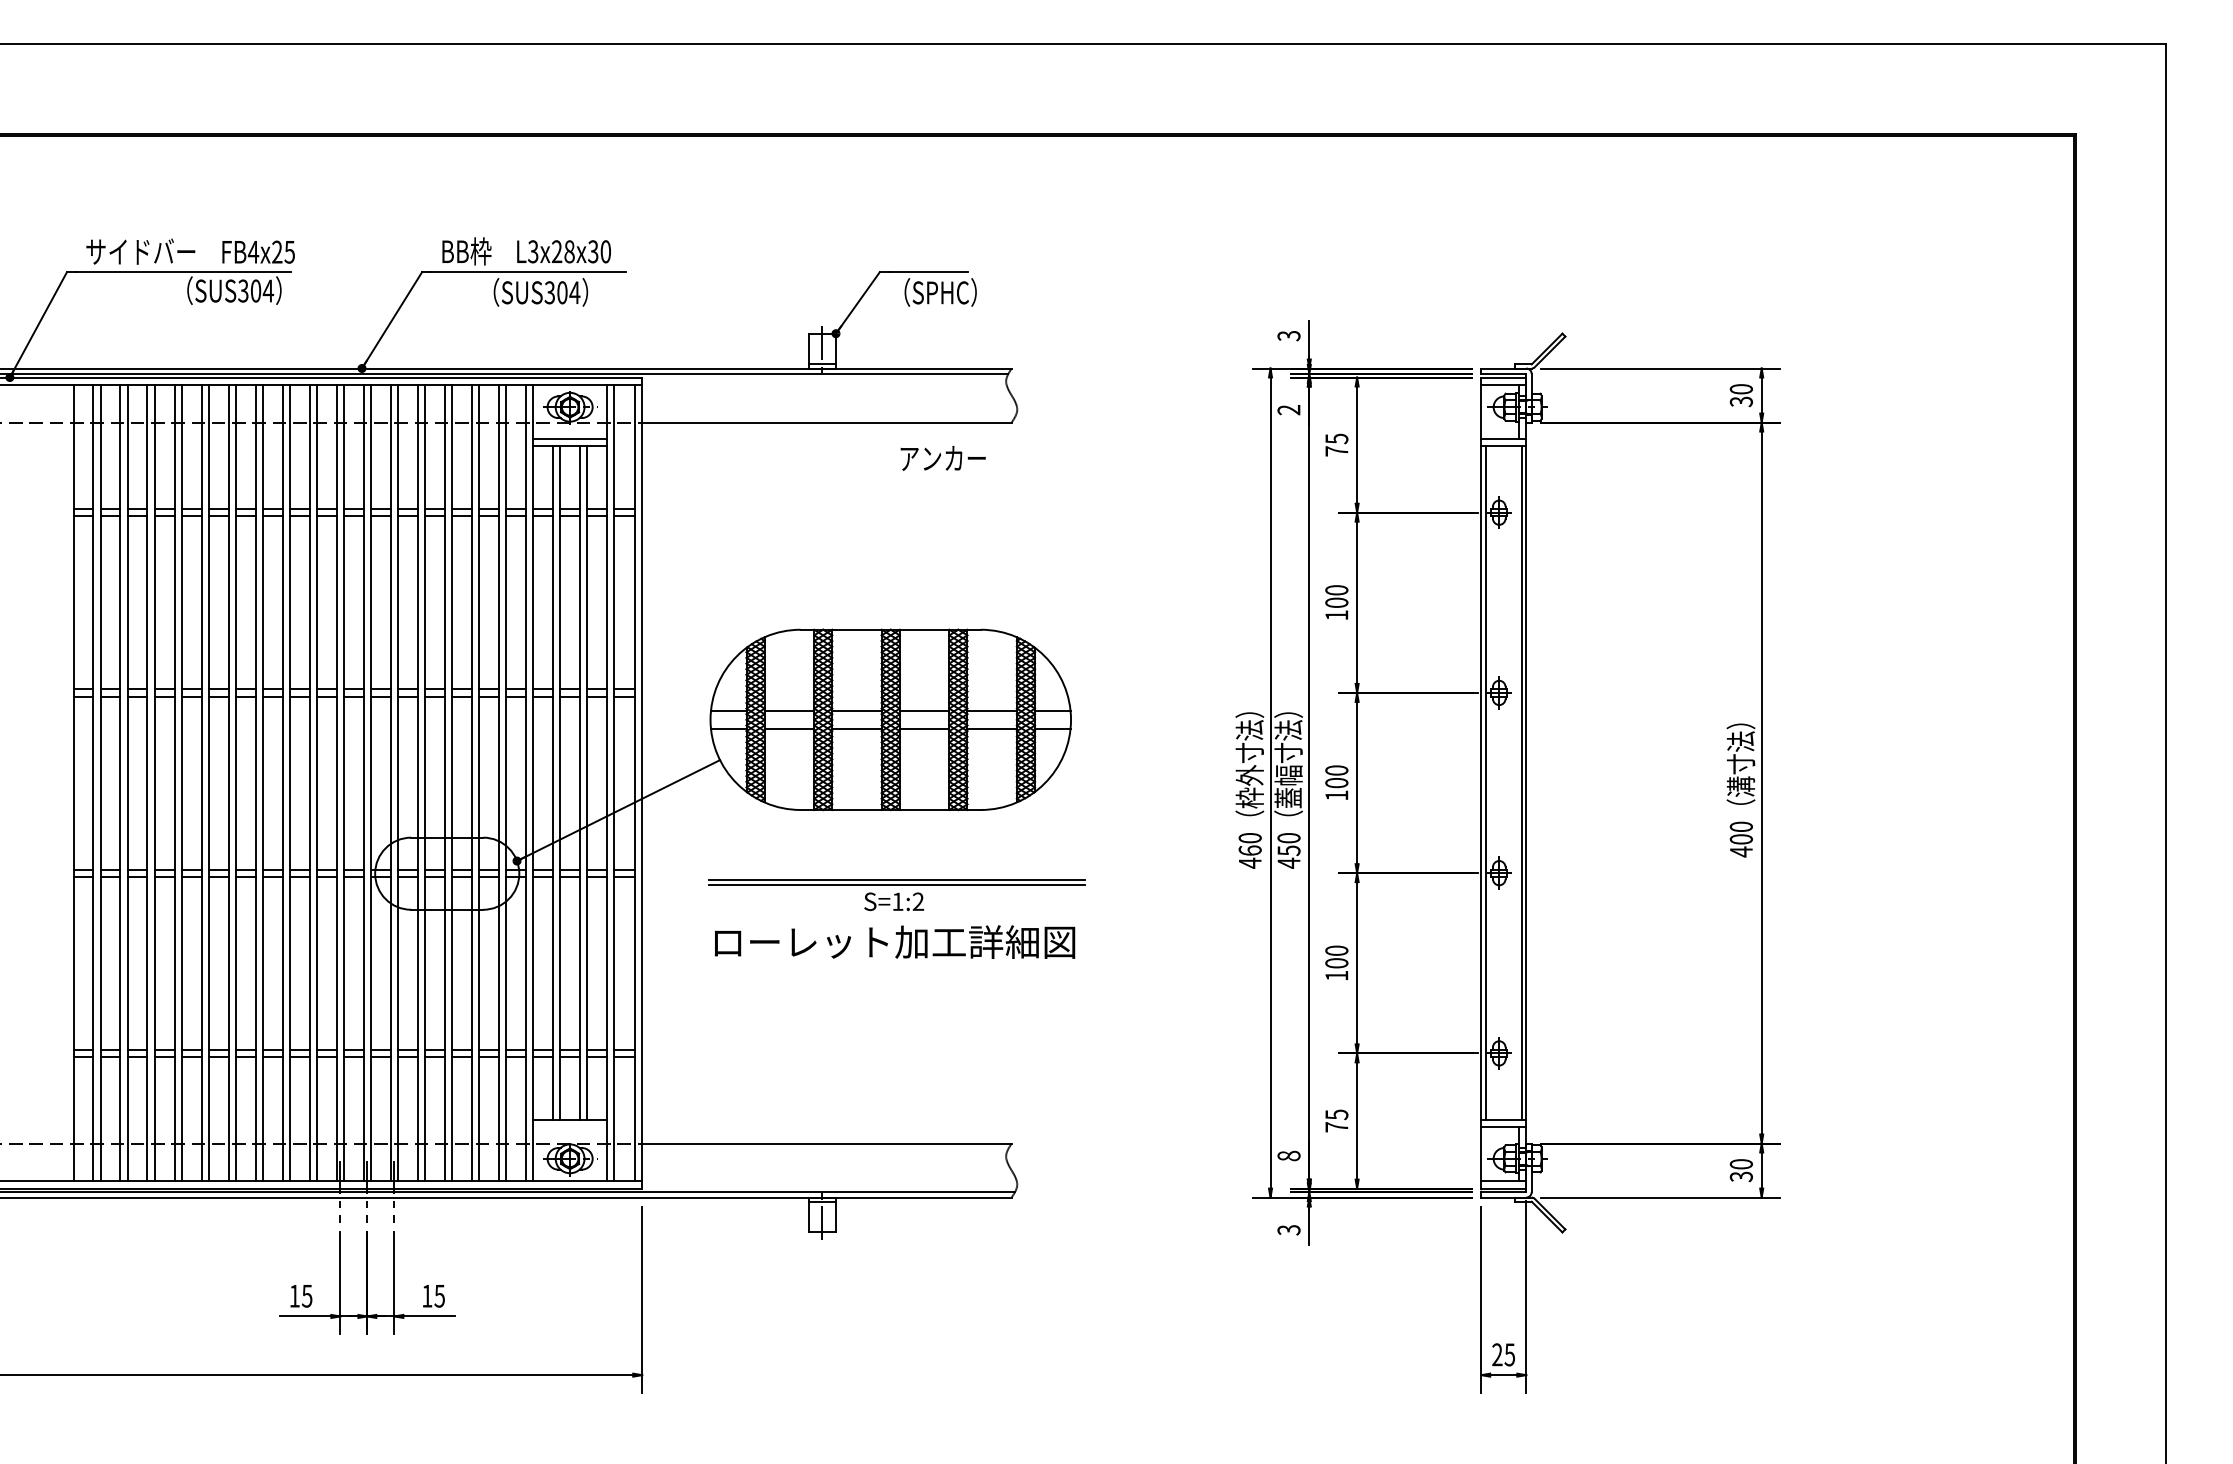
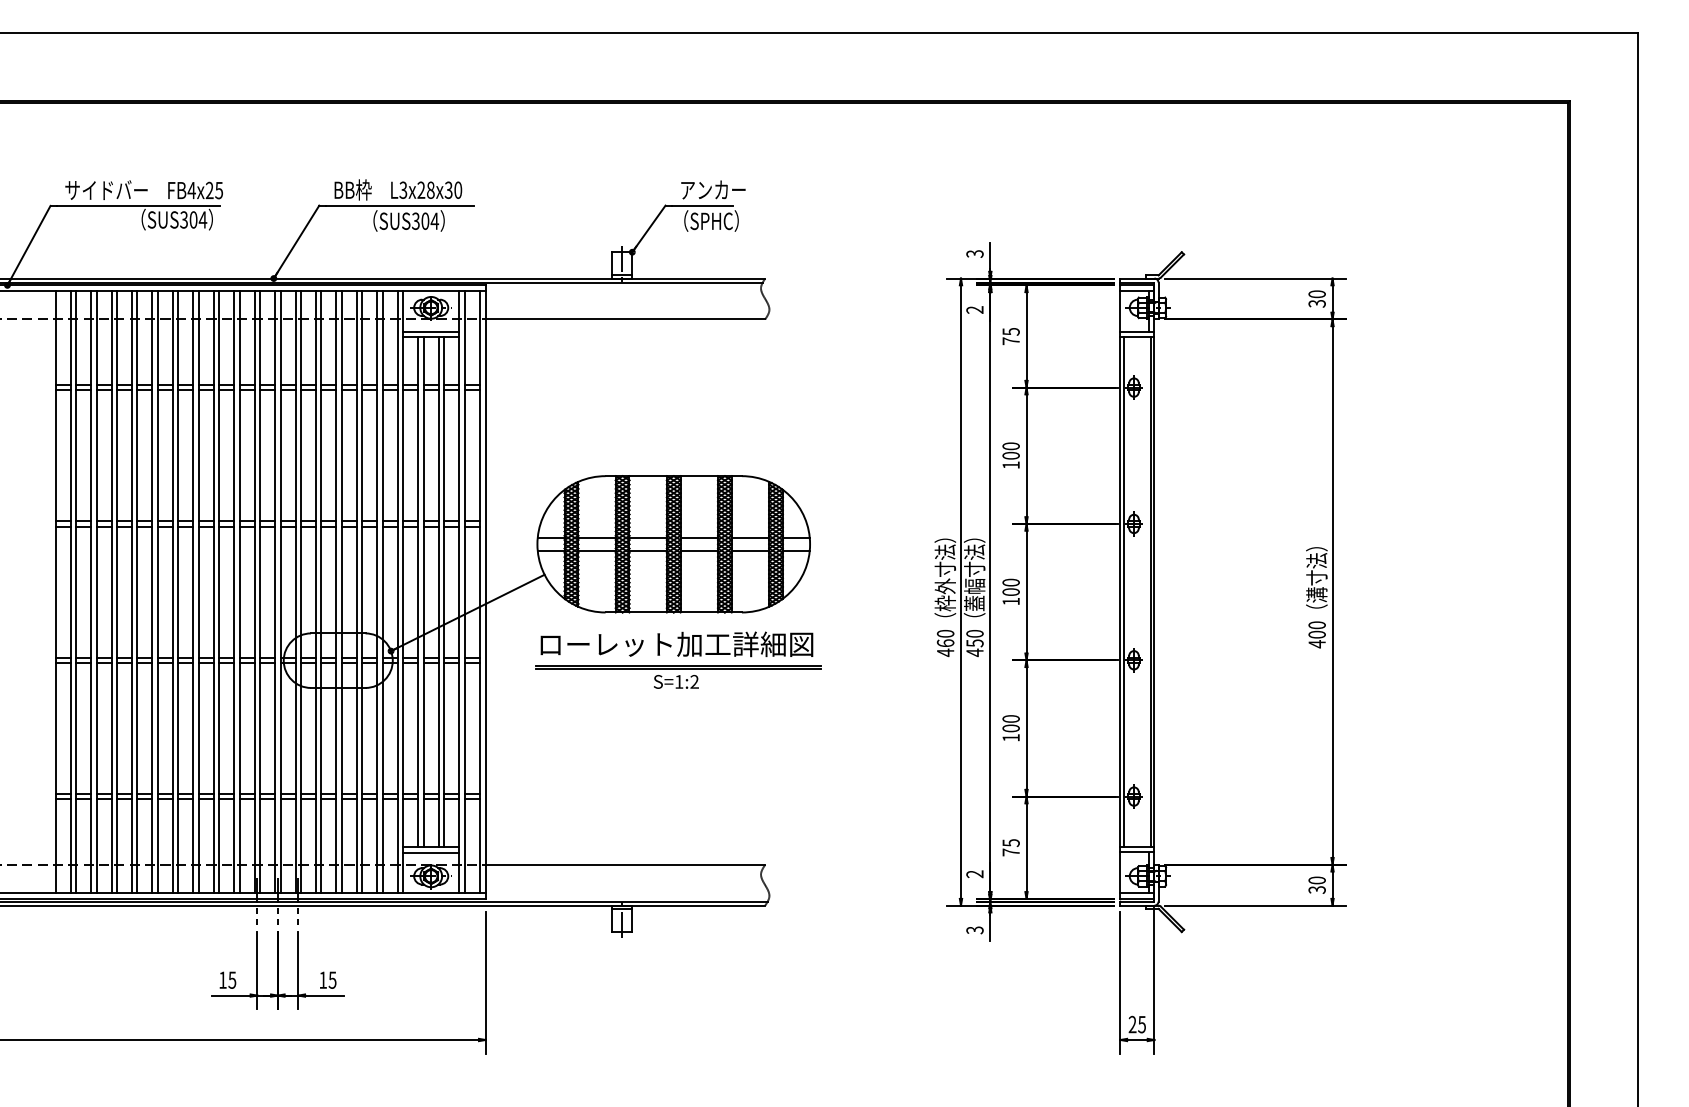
text: (942, 458) -> (712, 190), moved
text: (894, 941) -> (676, 643), moved
line: (570, 1127) -> (431, 852), added
text: (1288, 1155) -> (974, 873), 8 -> 2

